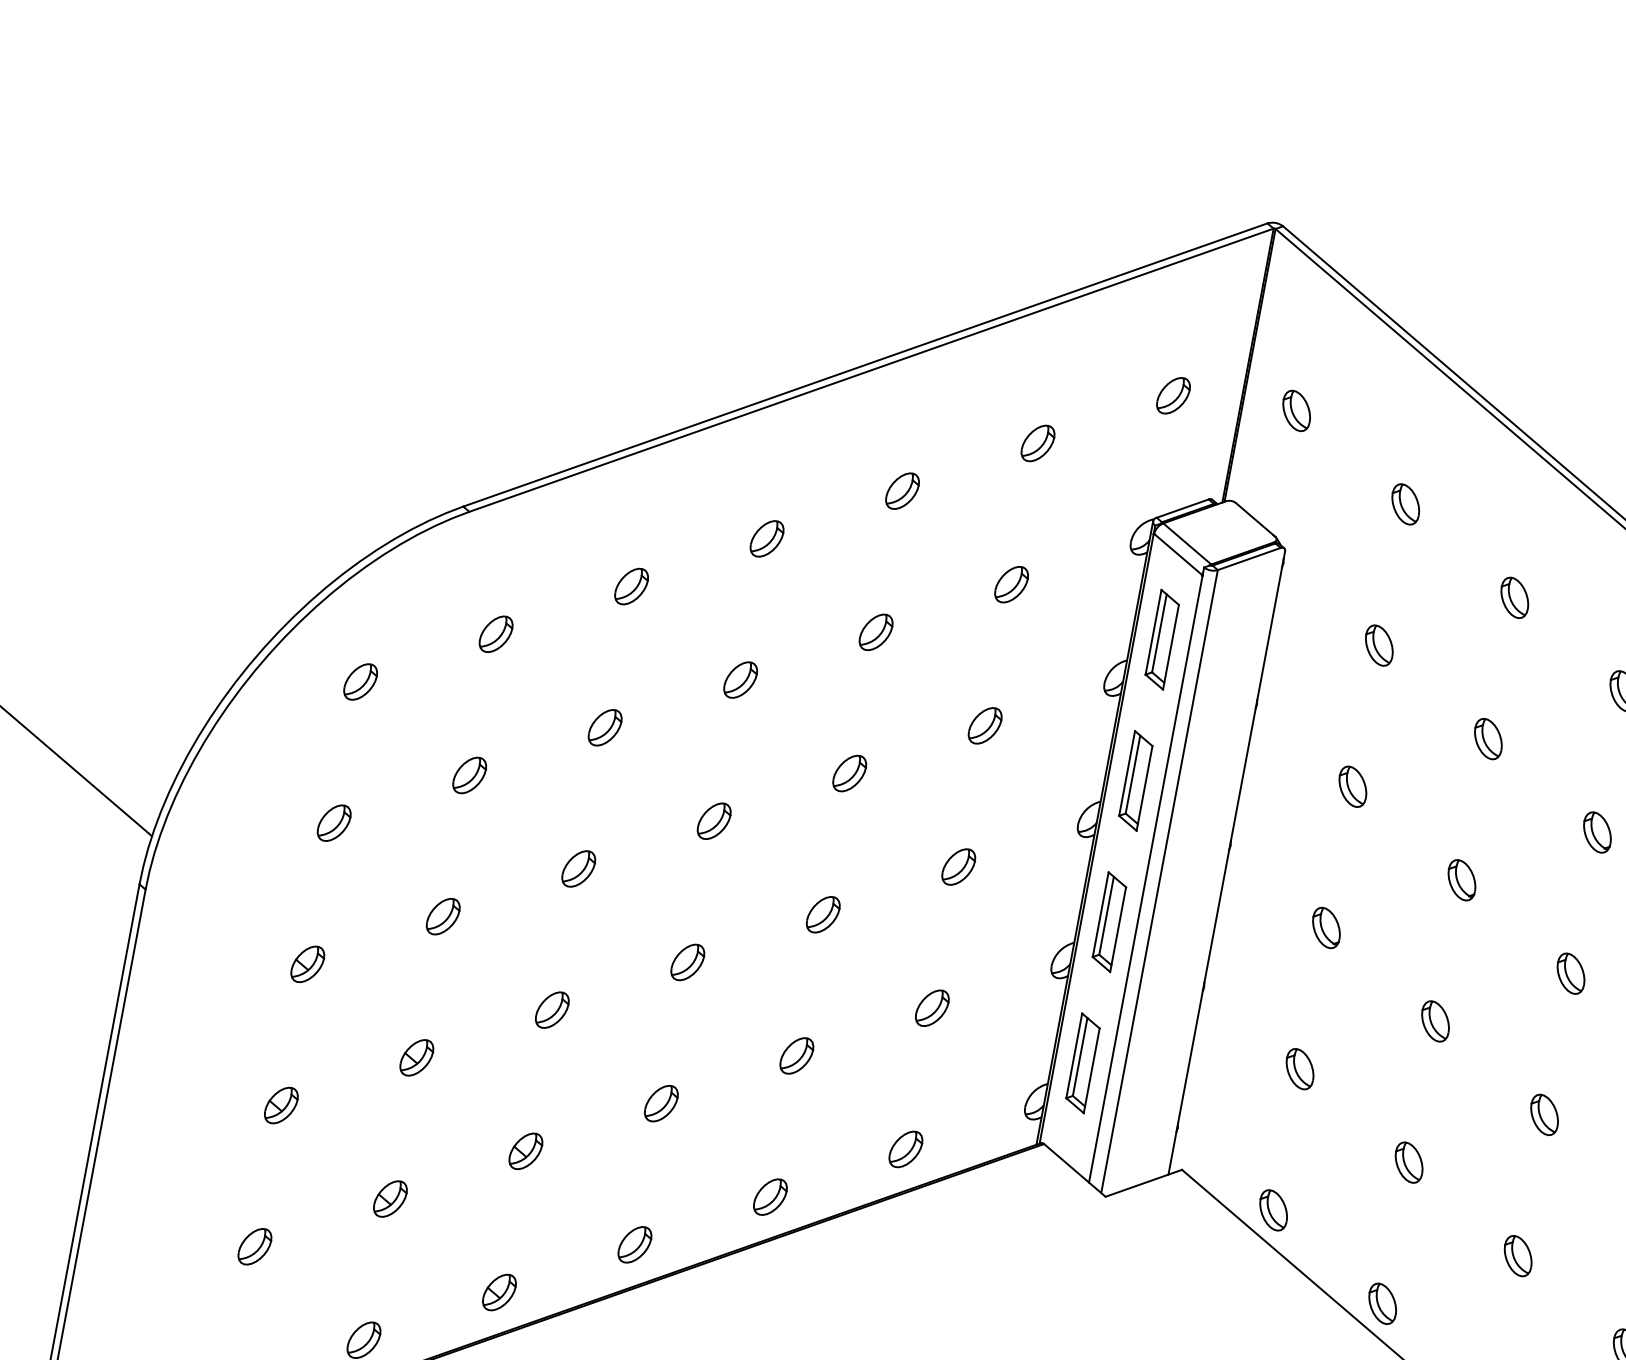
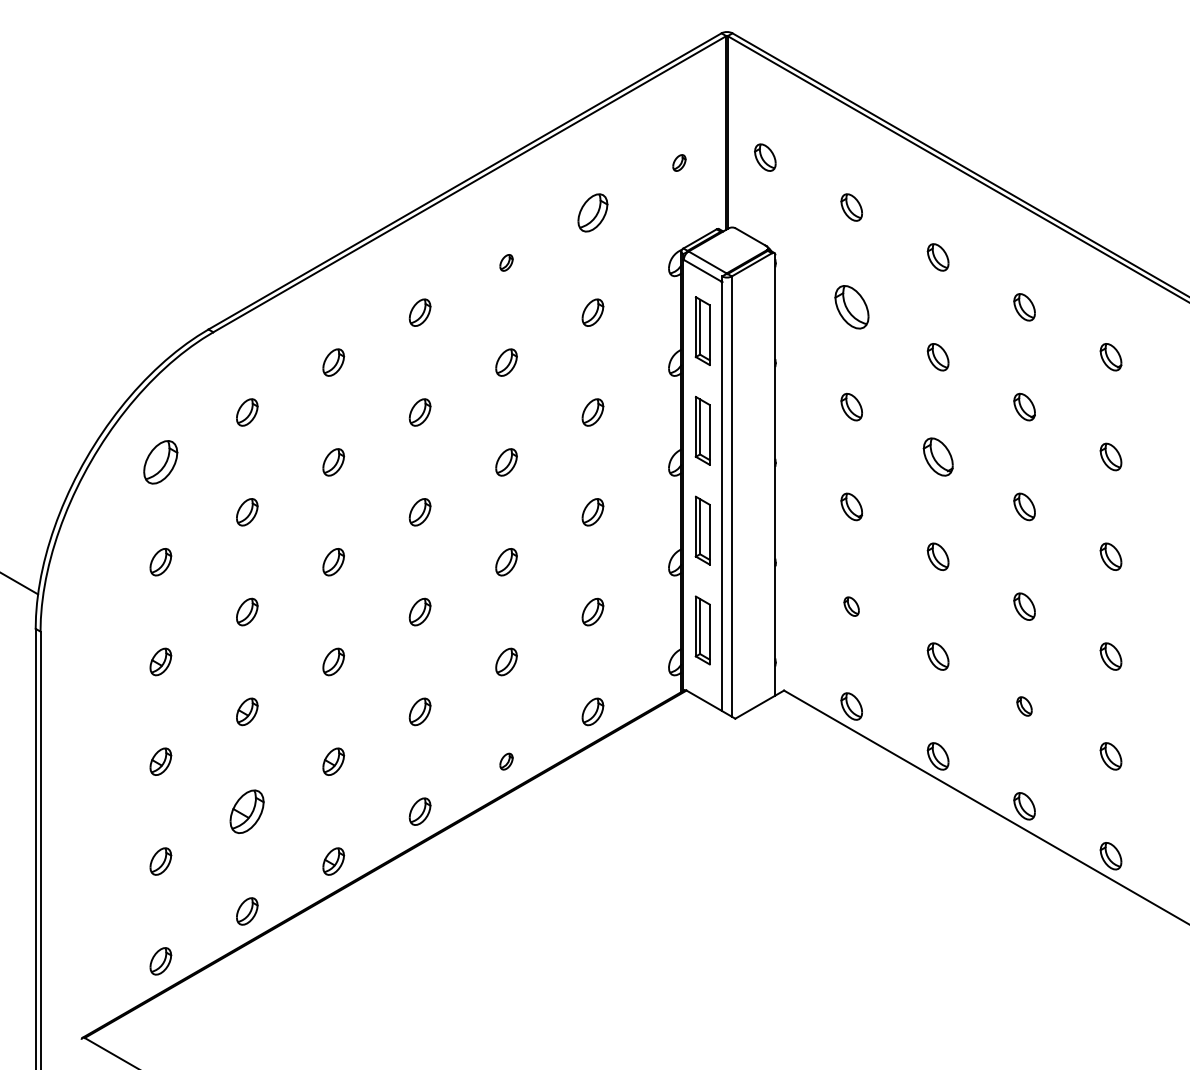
part: (1173, 395) -> (679, 162), size x0.6
part: (1037, 442) -> (592, 212), size x1.4
part: (902, 490) -> (506, 262), size x0.6
part: (1378, 645) -> (851, 307), size x1.6
part: (360, 682) -> (160, 462), size x1.6
part: (1461, 879) -> (937, 456), size x1.4
part: (1299, 1068) -> (851, 606), size x0.7
part: (770, 1196) -> (506, 761), size x0.6
part: (390, 1198) -> (247, 811), size x1.6
part: (1517, 1256) -> (1024, 706), size x0.7

